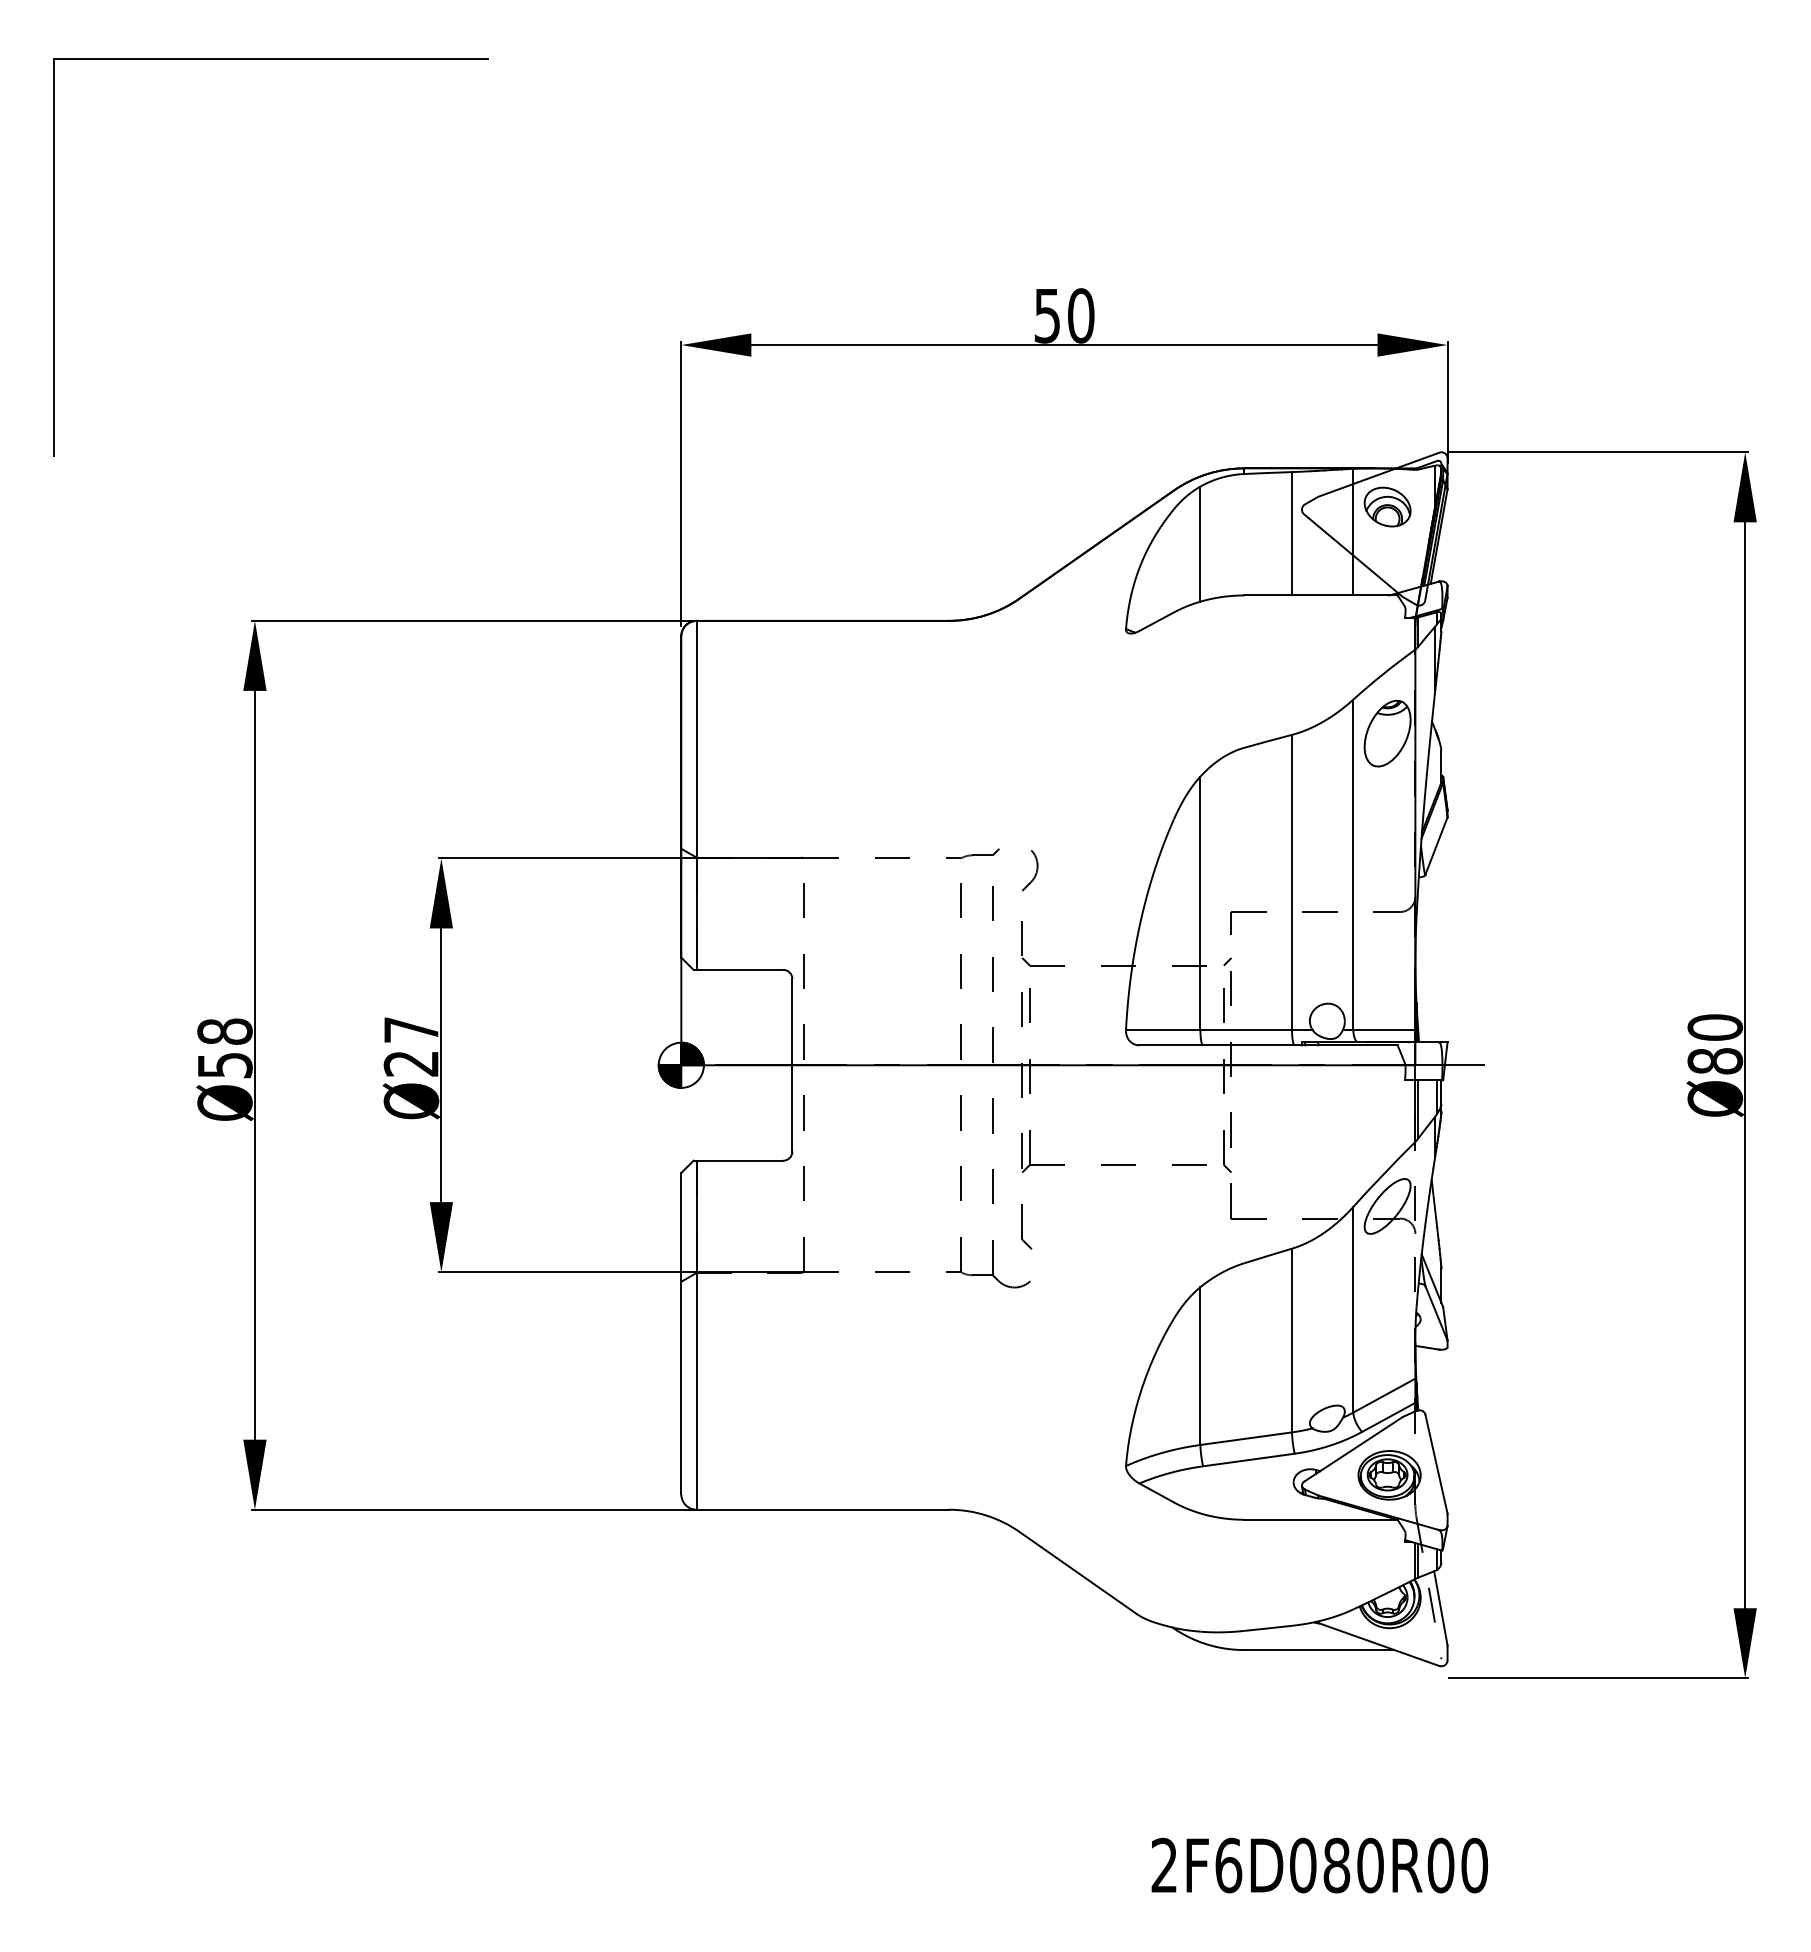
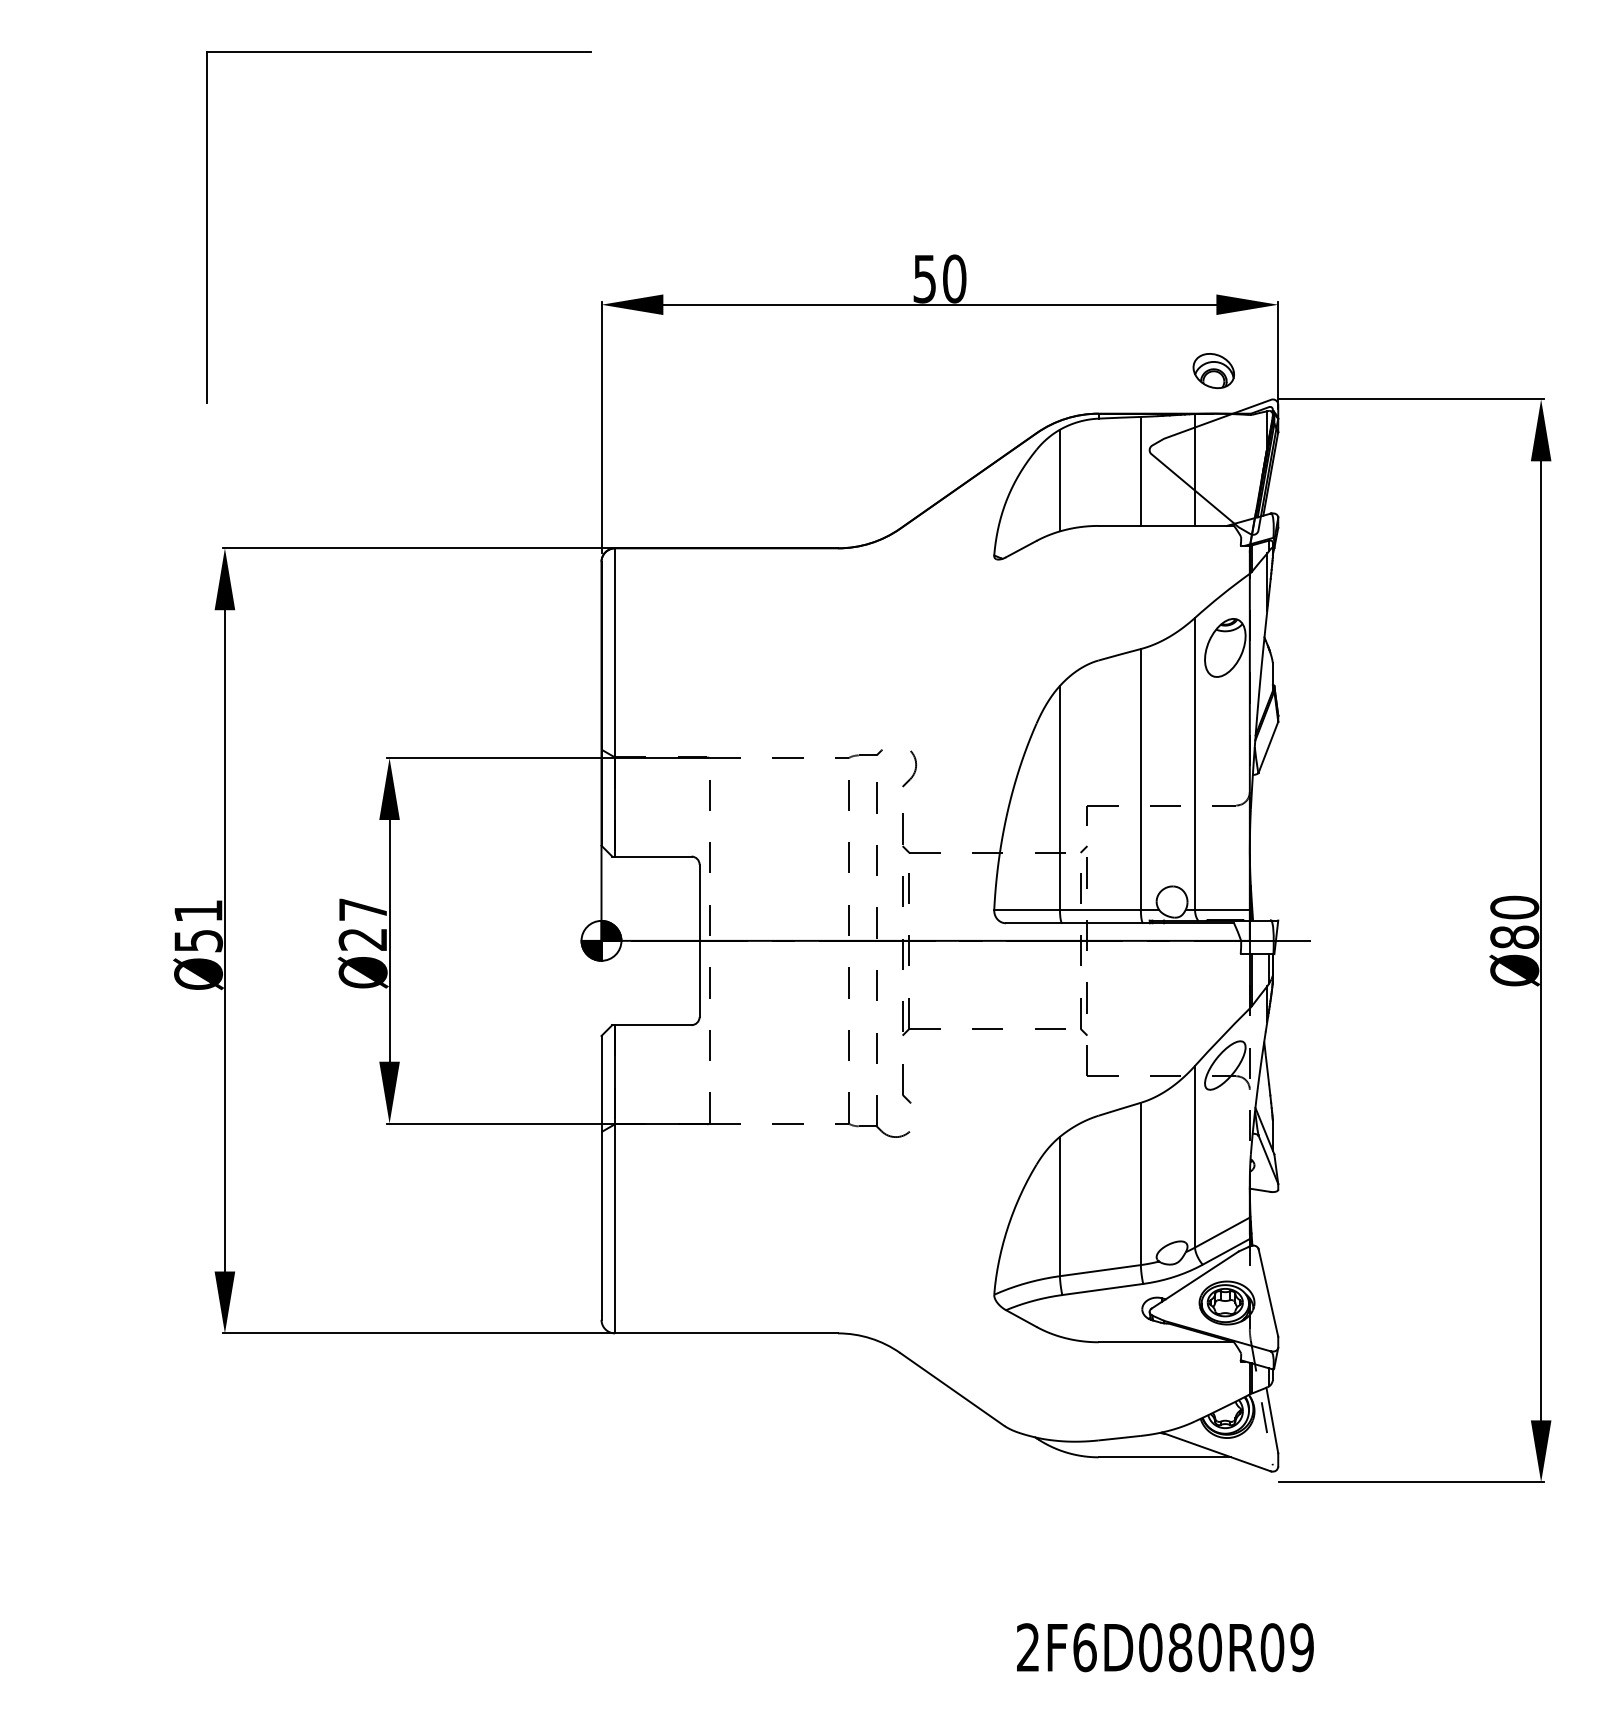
part: (270, 59) -> (398, 52), moved
part: (1387, 506) -> (1213, 370), moved
text: (224, 1031) -> (198, 911), Ø58 -> Ø51
text: (1474, 1865) -> (1302, 1647), 2F6D080R00 -> 2F6D080R09

